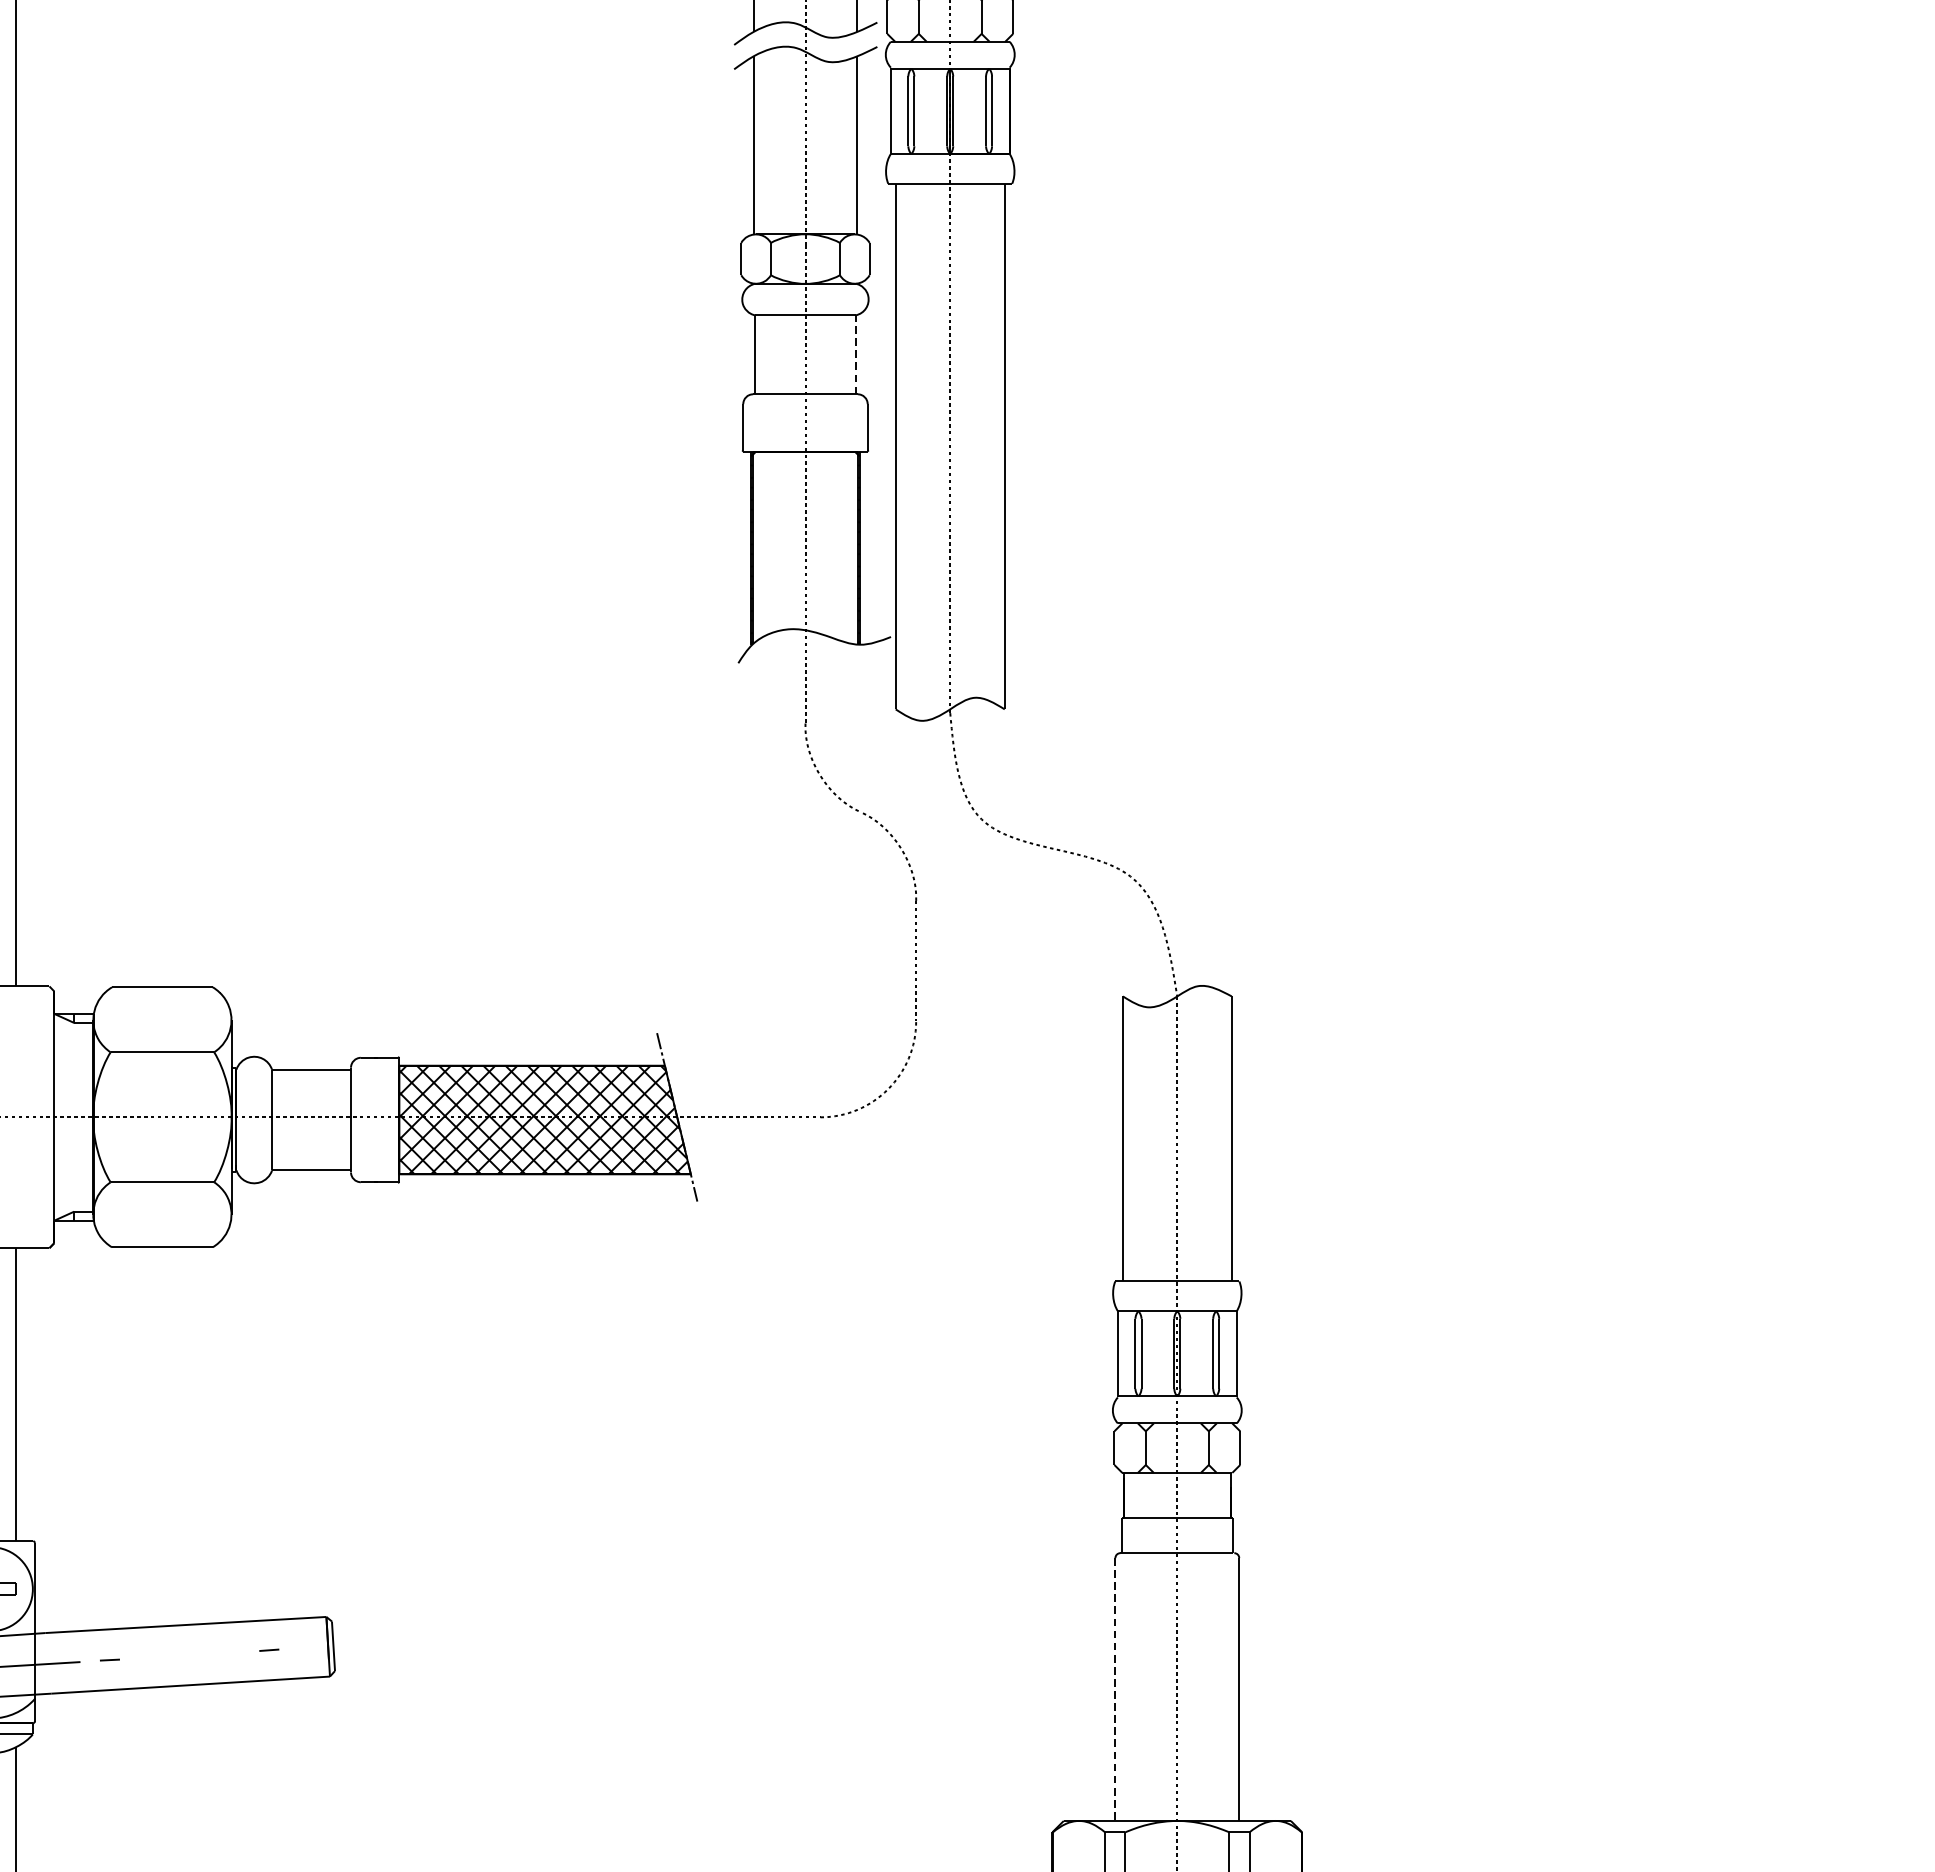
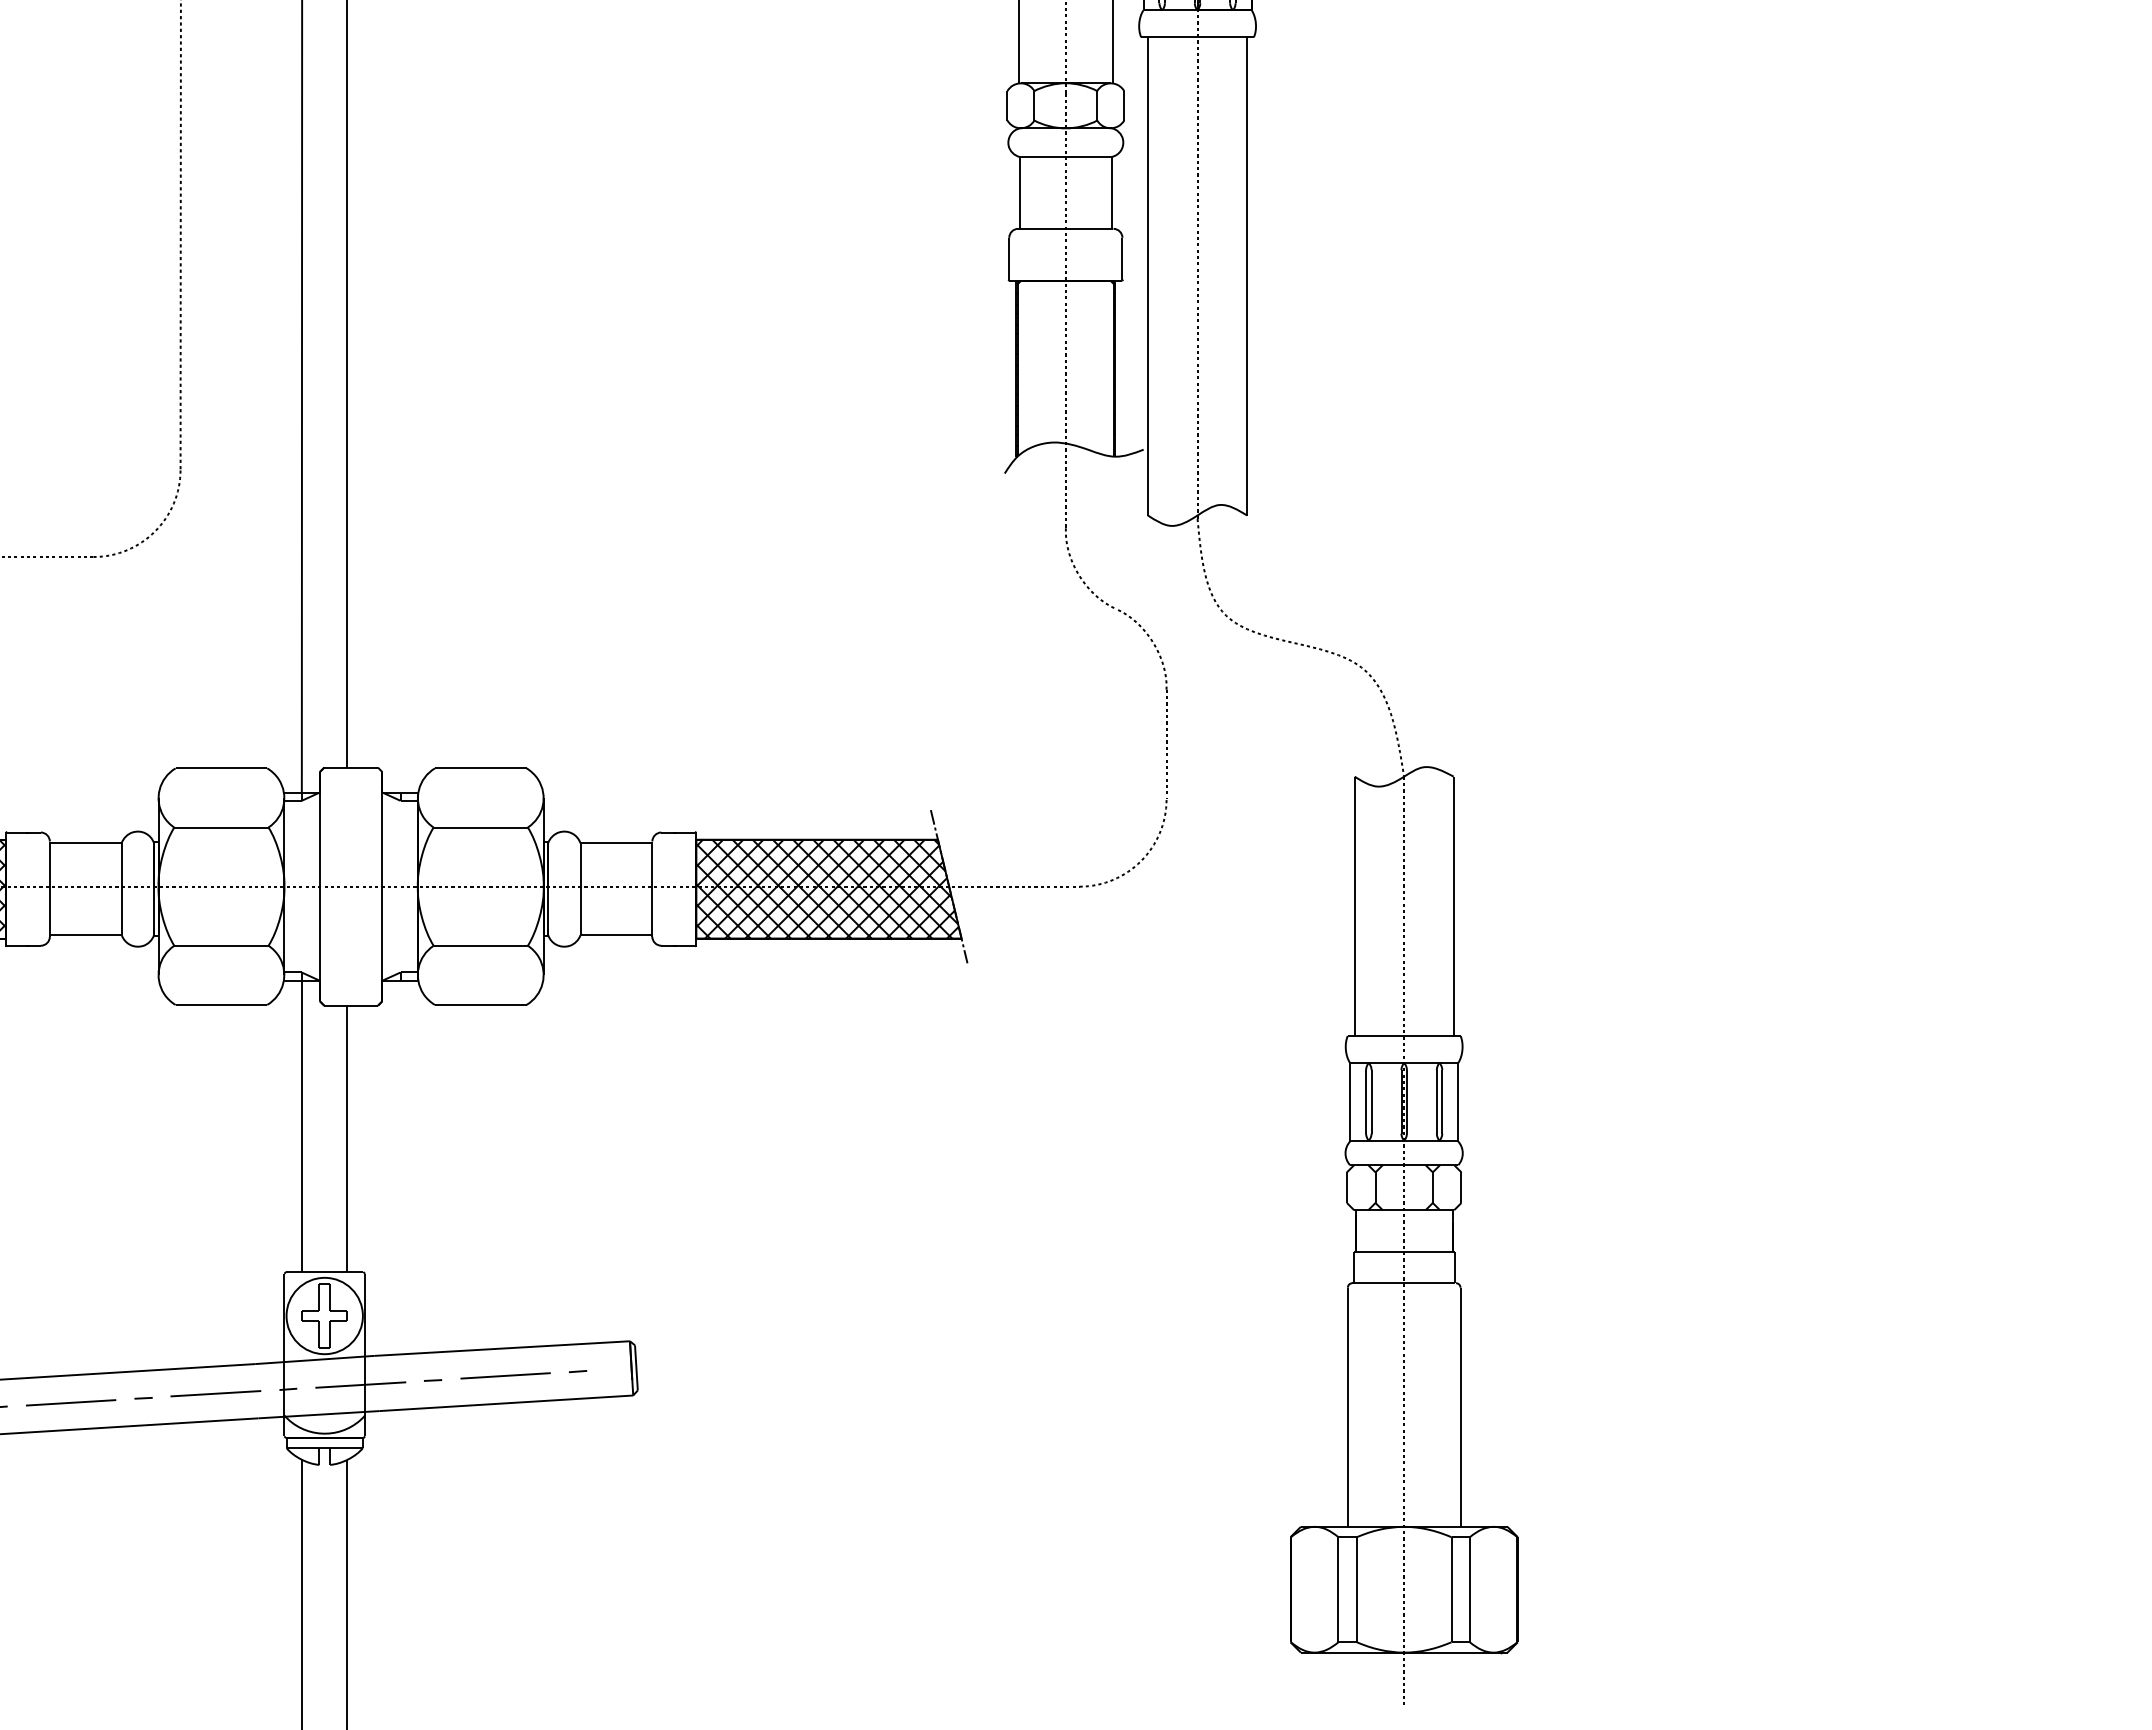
line: (855, 354) -> (1111, 192), dashed -> solid
line: (189, 1654) -> (505, 1375), added
line: (1115, 1689) -> (1347, 1407), dashed -> solid

